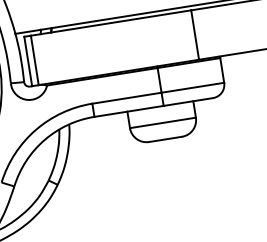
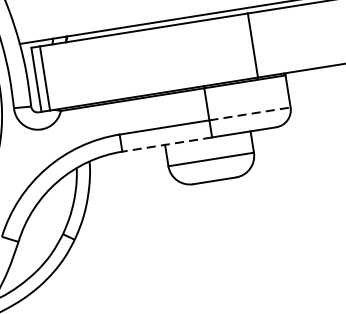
line: (192, 87) -> (249, 113), solid -> dashed
line: (128, 111) -> (166, 144), solid -> dashed

